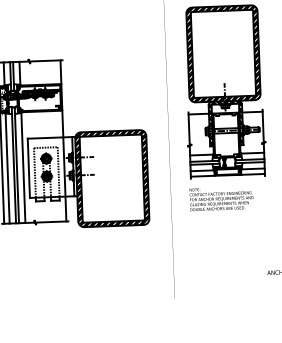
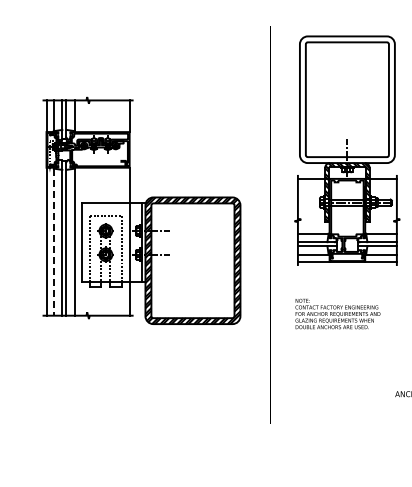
hatch: (222, 53) -> (346, 99), removed
line: (7, 168) -> (53, 242), solid -> dashed
text: (221, 198) -> (337, 313), moved

